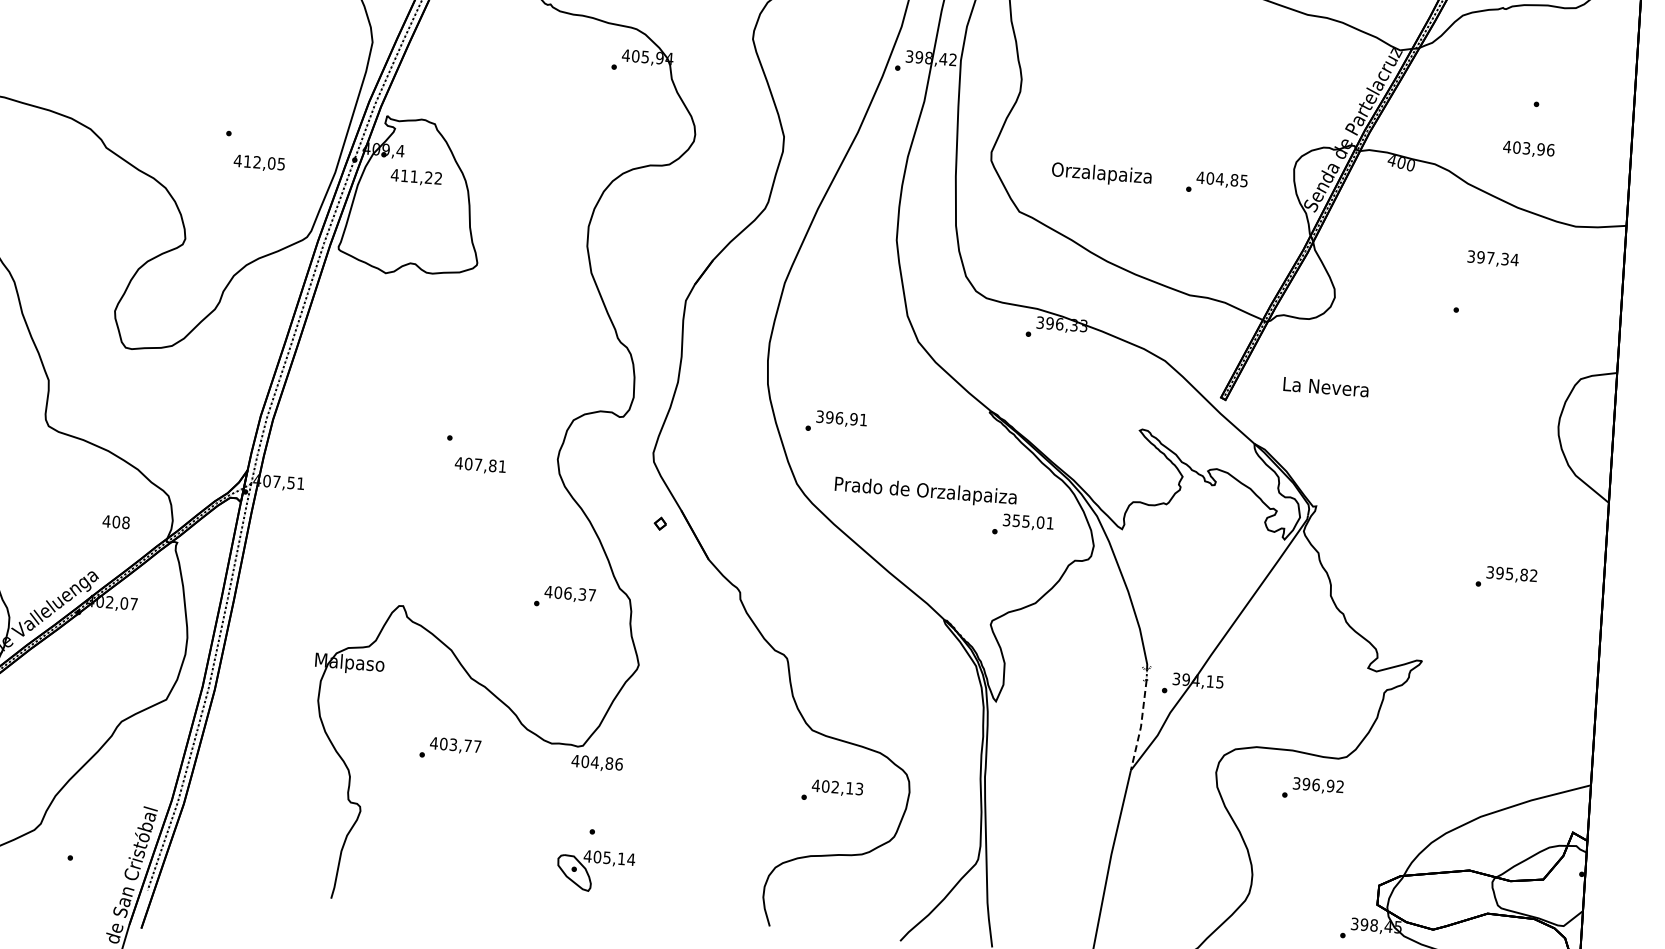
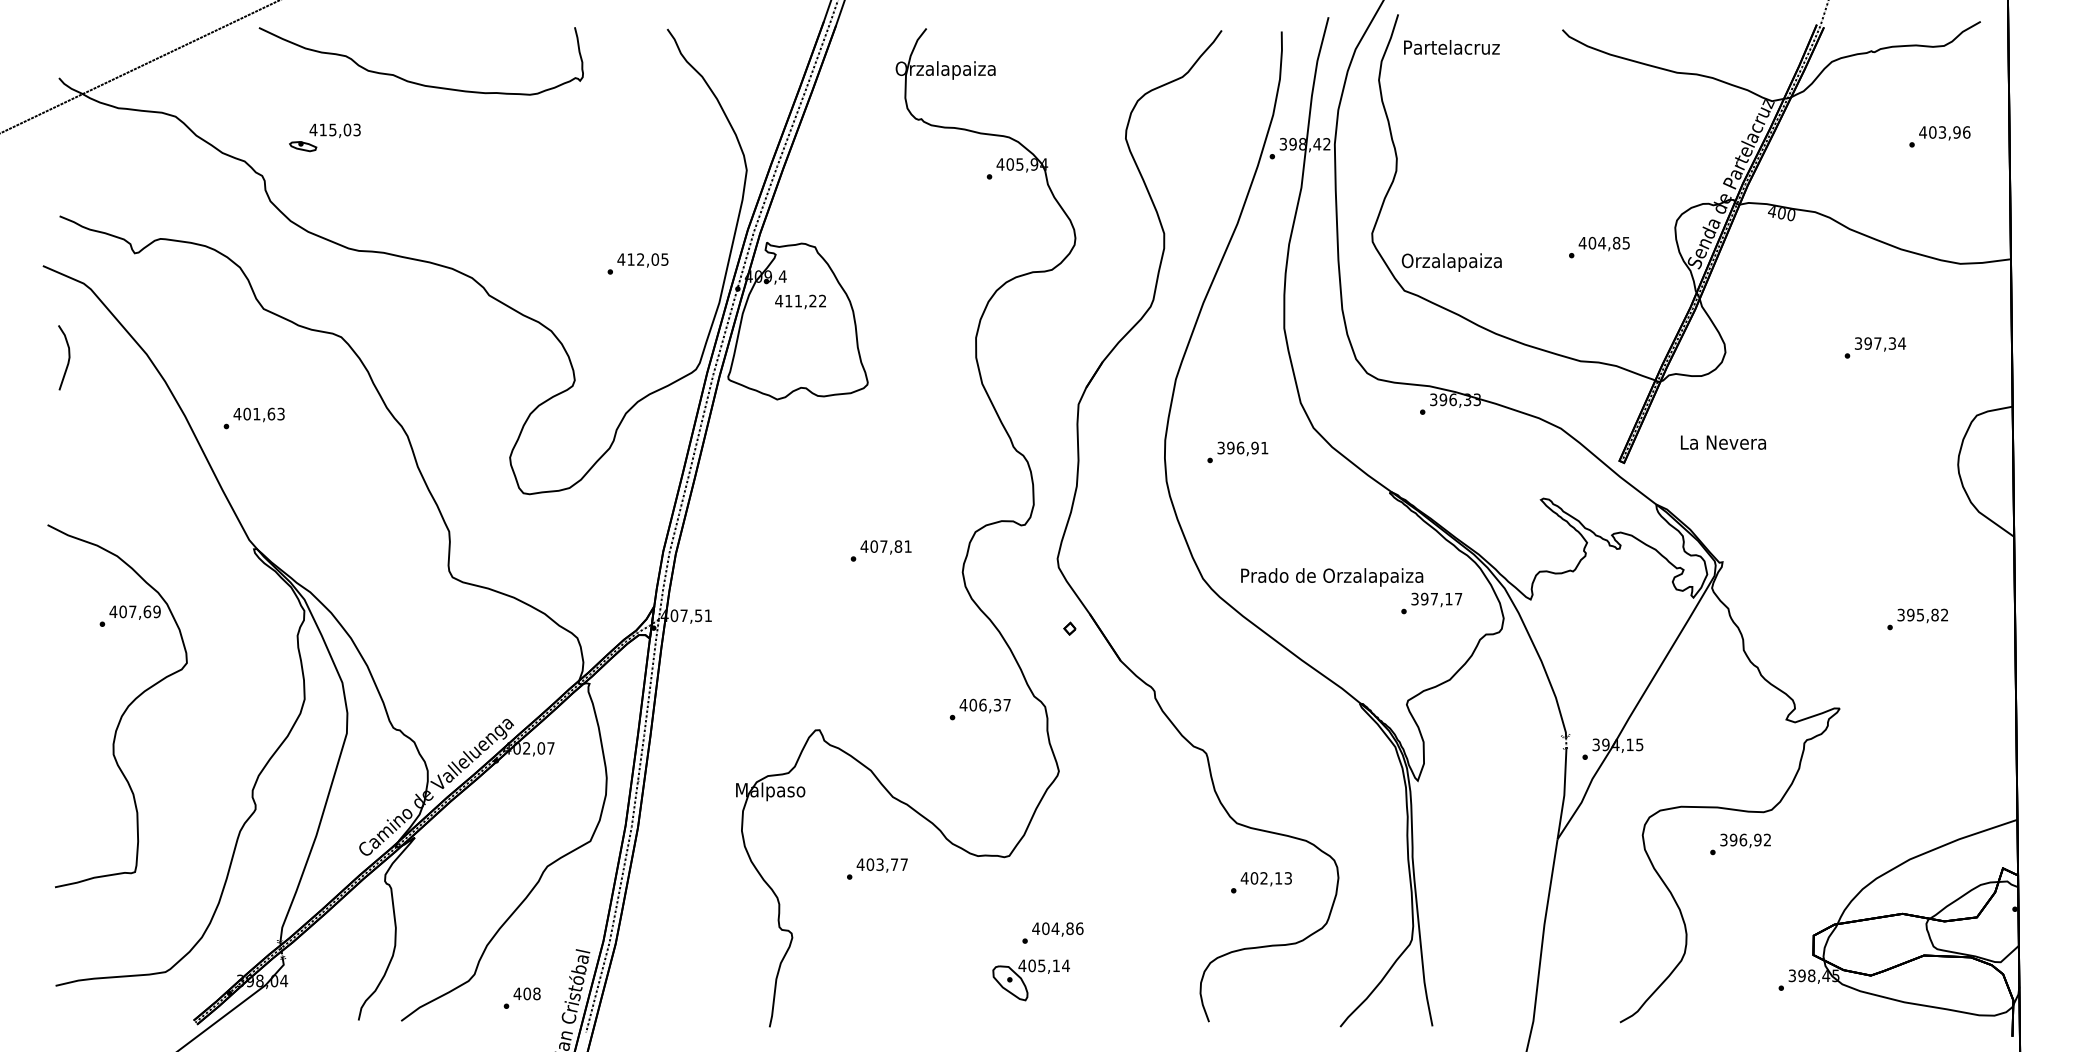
text: (1528, 149) -> (1944, 133), moved
text: (258, 163) -> (642, 260), moved
text: (1101, 174) -> (1451, 262), moved
text: (1493, 259) -> (1880, 344), moved
text: (836, 422) -> (1237, 452), moved
text: (479, 465) -> (885, 547), moved
text: (115, 521) -> (526, 993), moved
text: (1033, 521) -> (1441, 598), 355,01 -> 397,17
line: (1141, 726) -> (1564, 794), dashed -> solid
text: (596, 763) -> (1057, 929), moved

